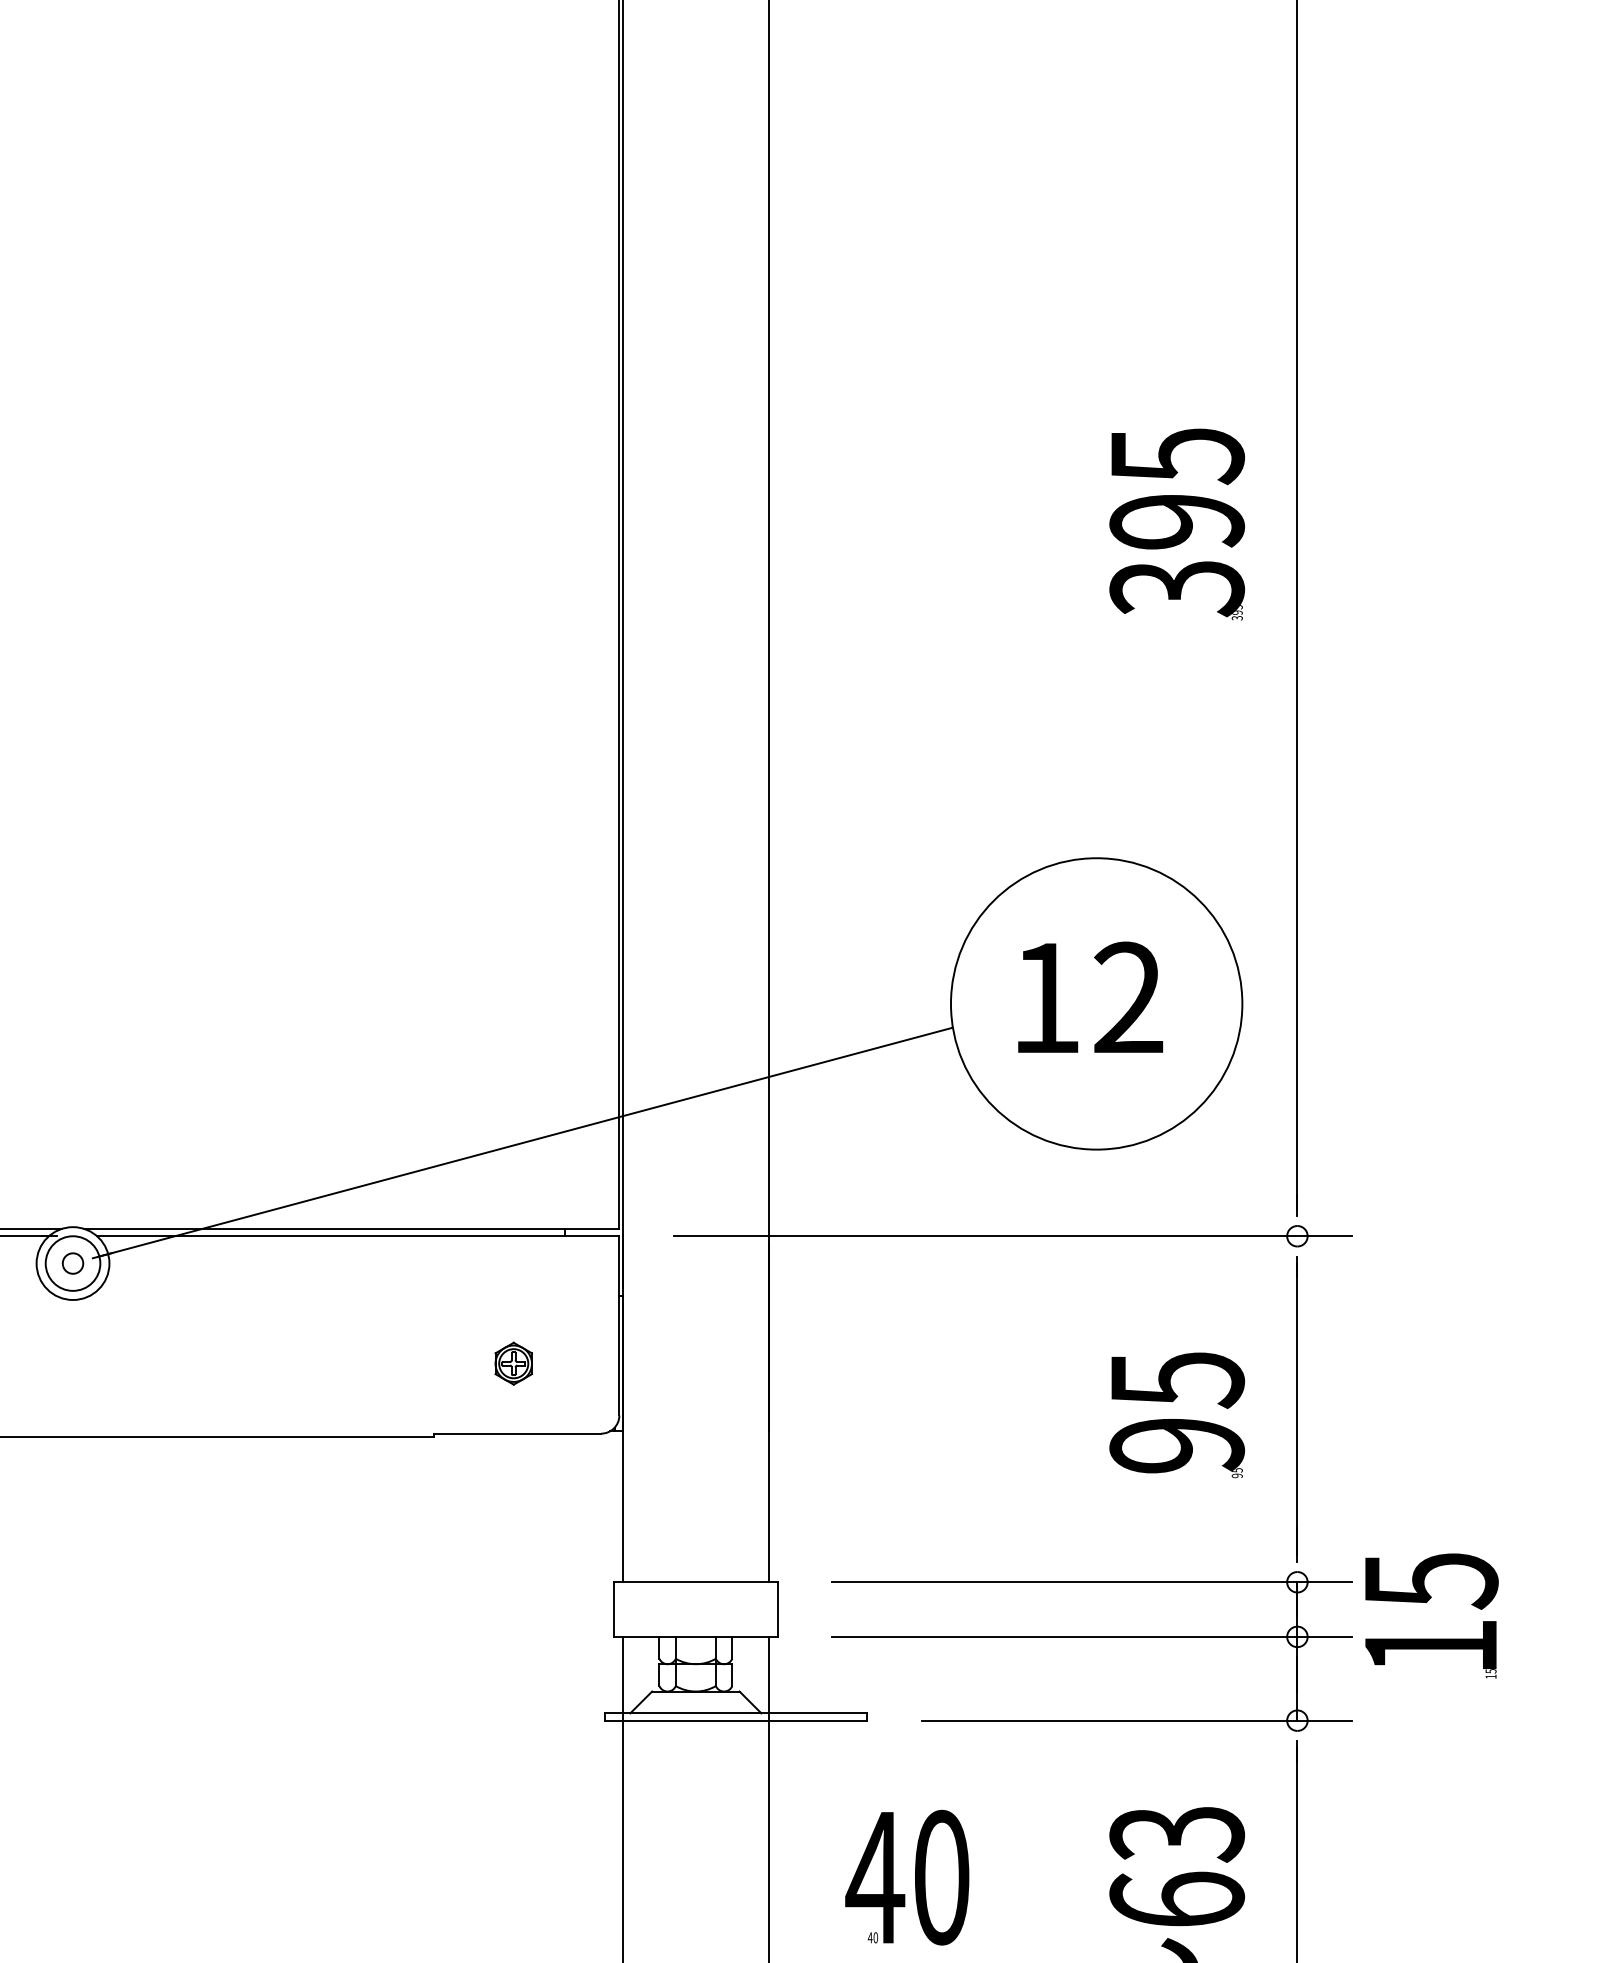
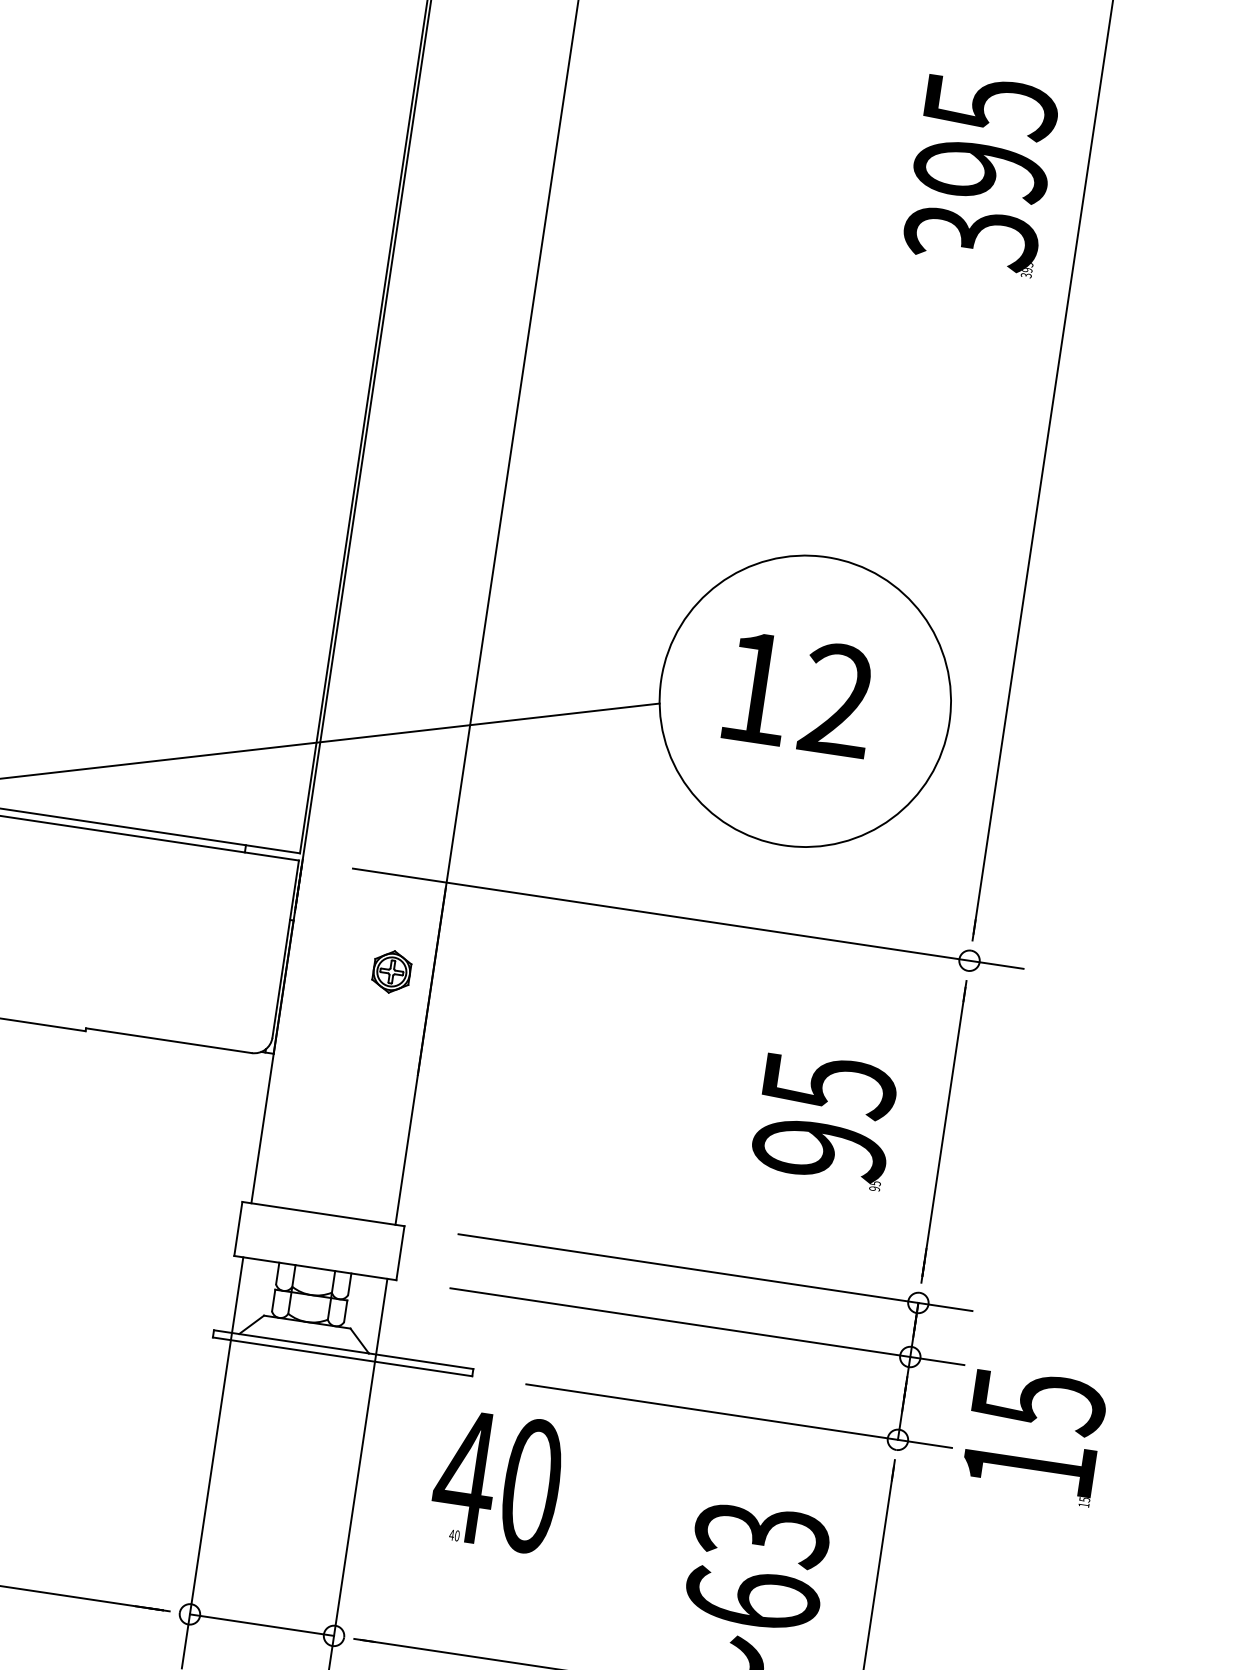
text: (1176, 524) -> (980, 173), moved
part: (513, 1363) -> (391, 971), moved
text: (1431, 1615) -> (1034, 1435), moved
text: (907, 1877) -> (497, 1480), moved

